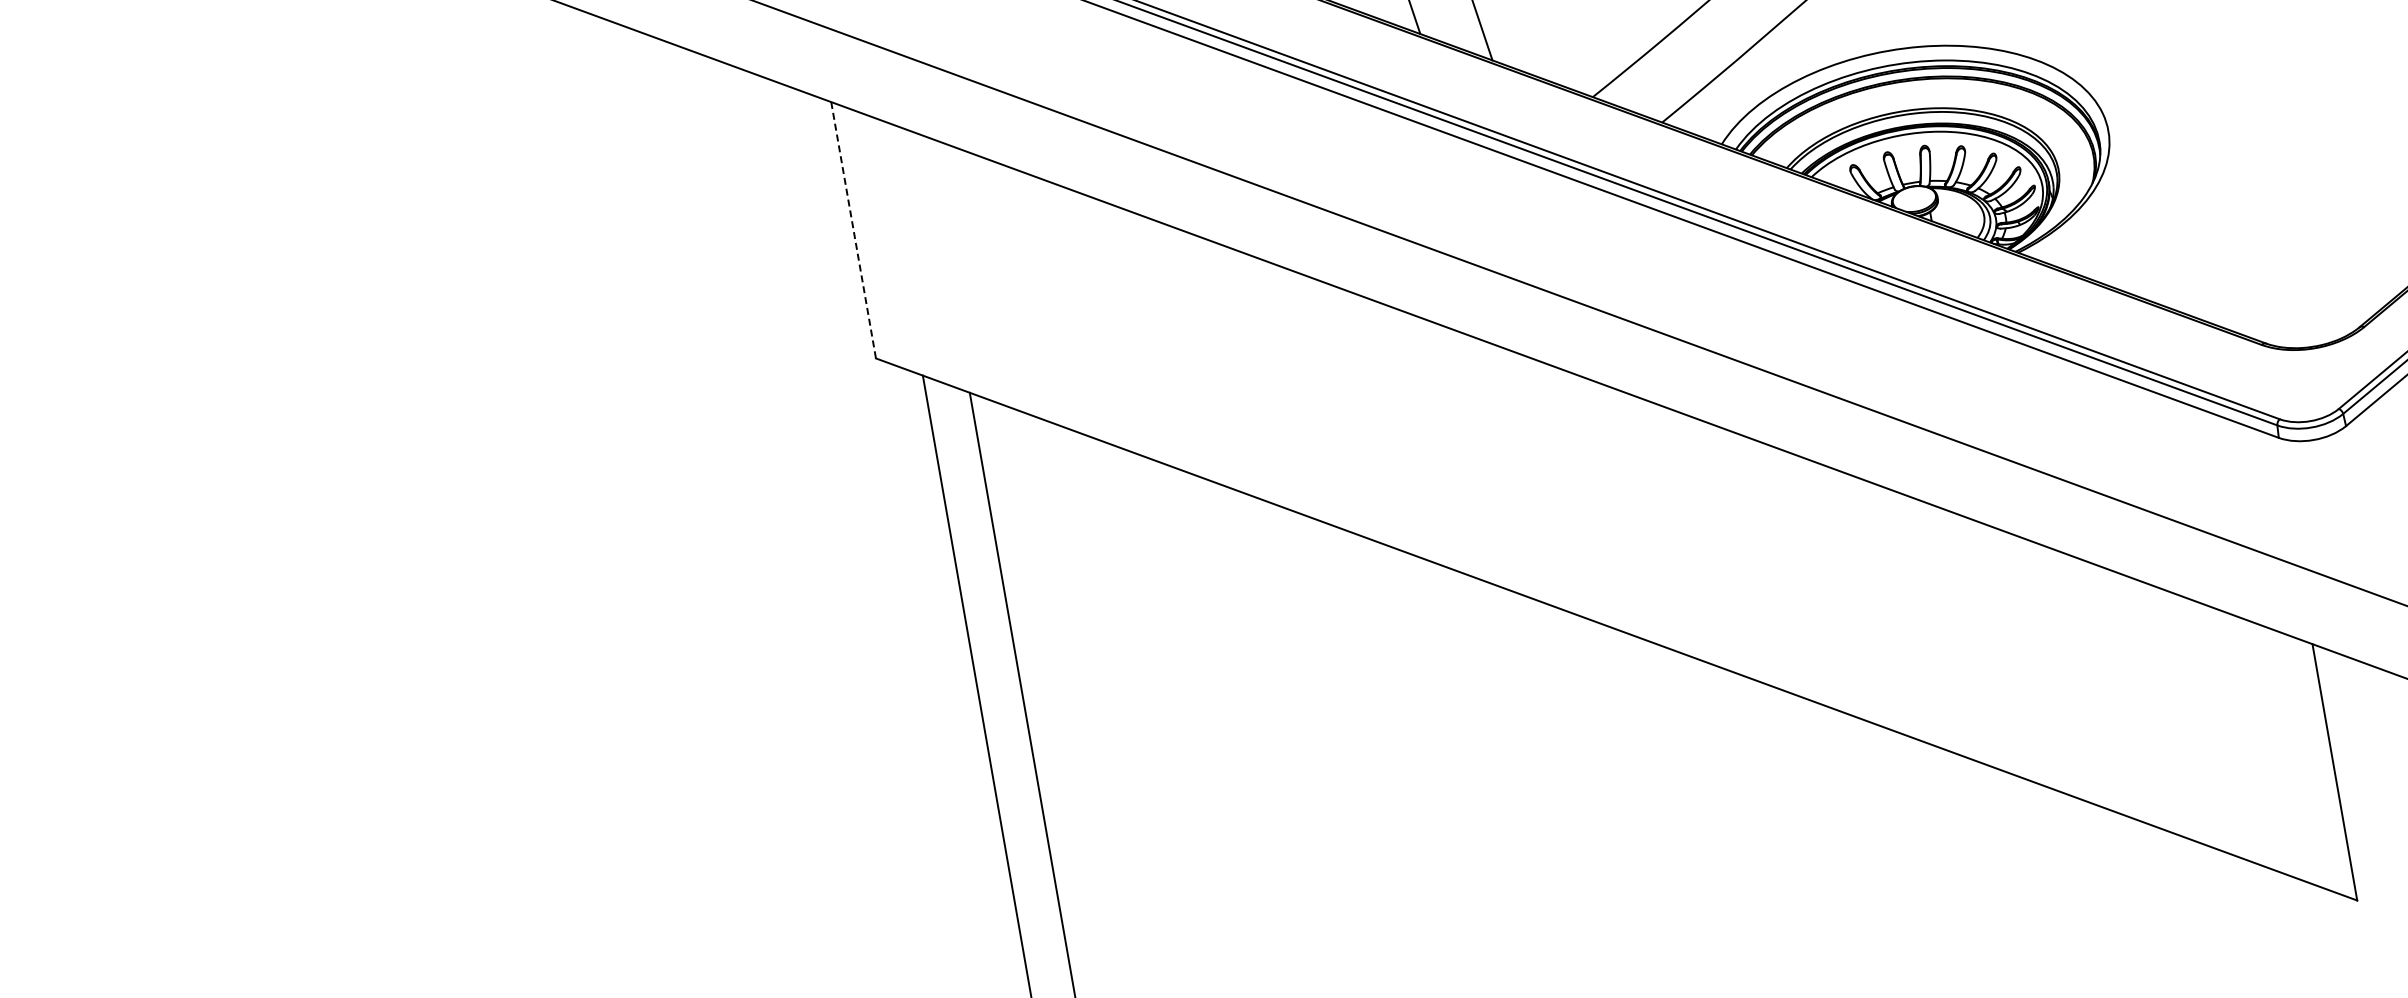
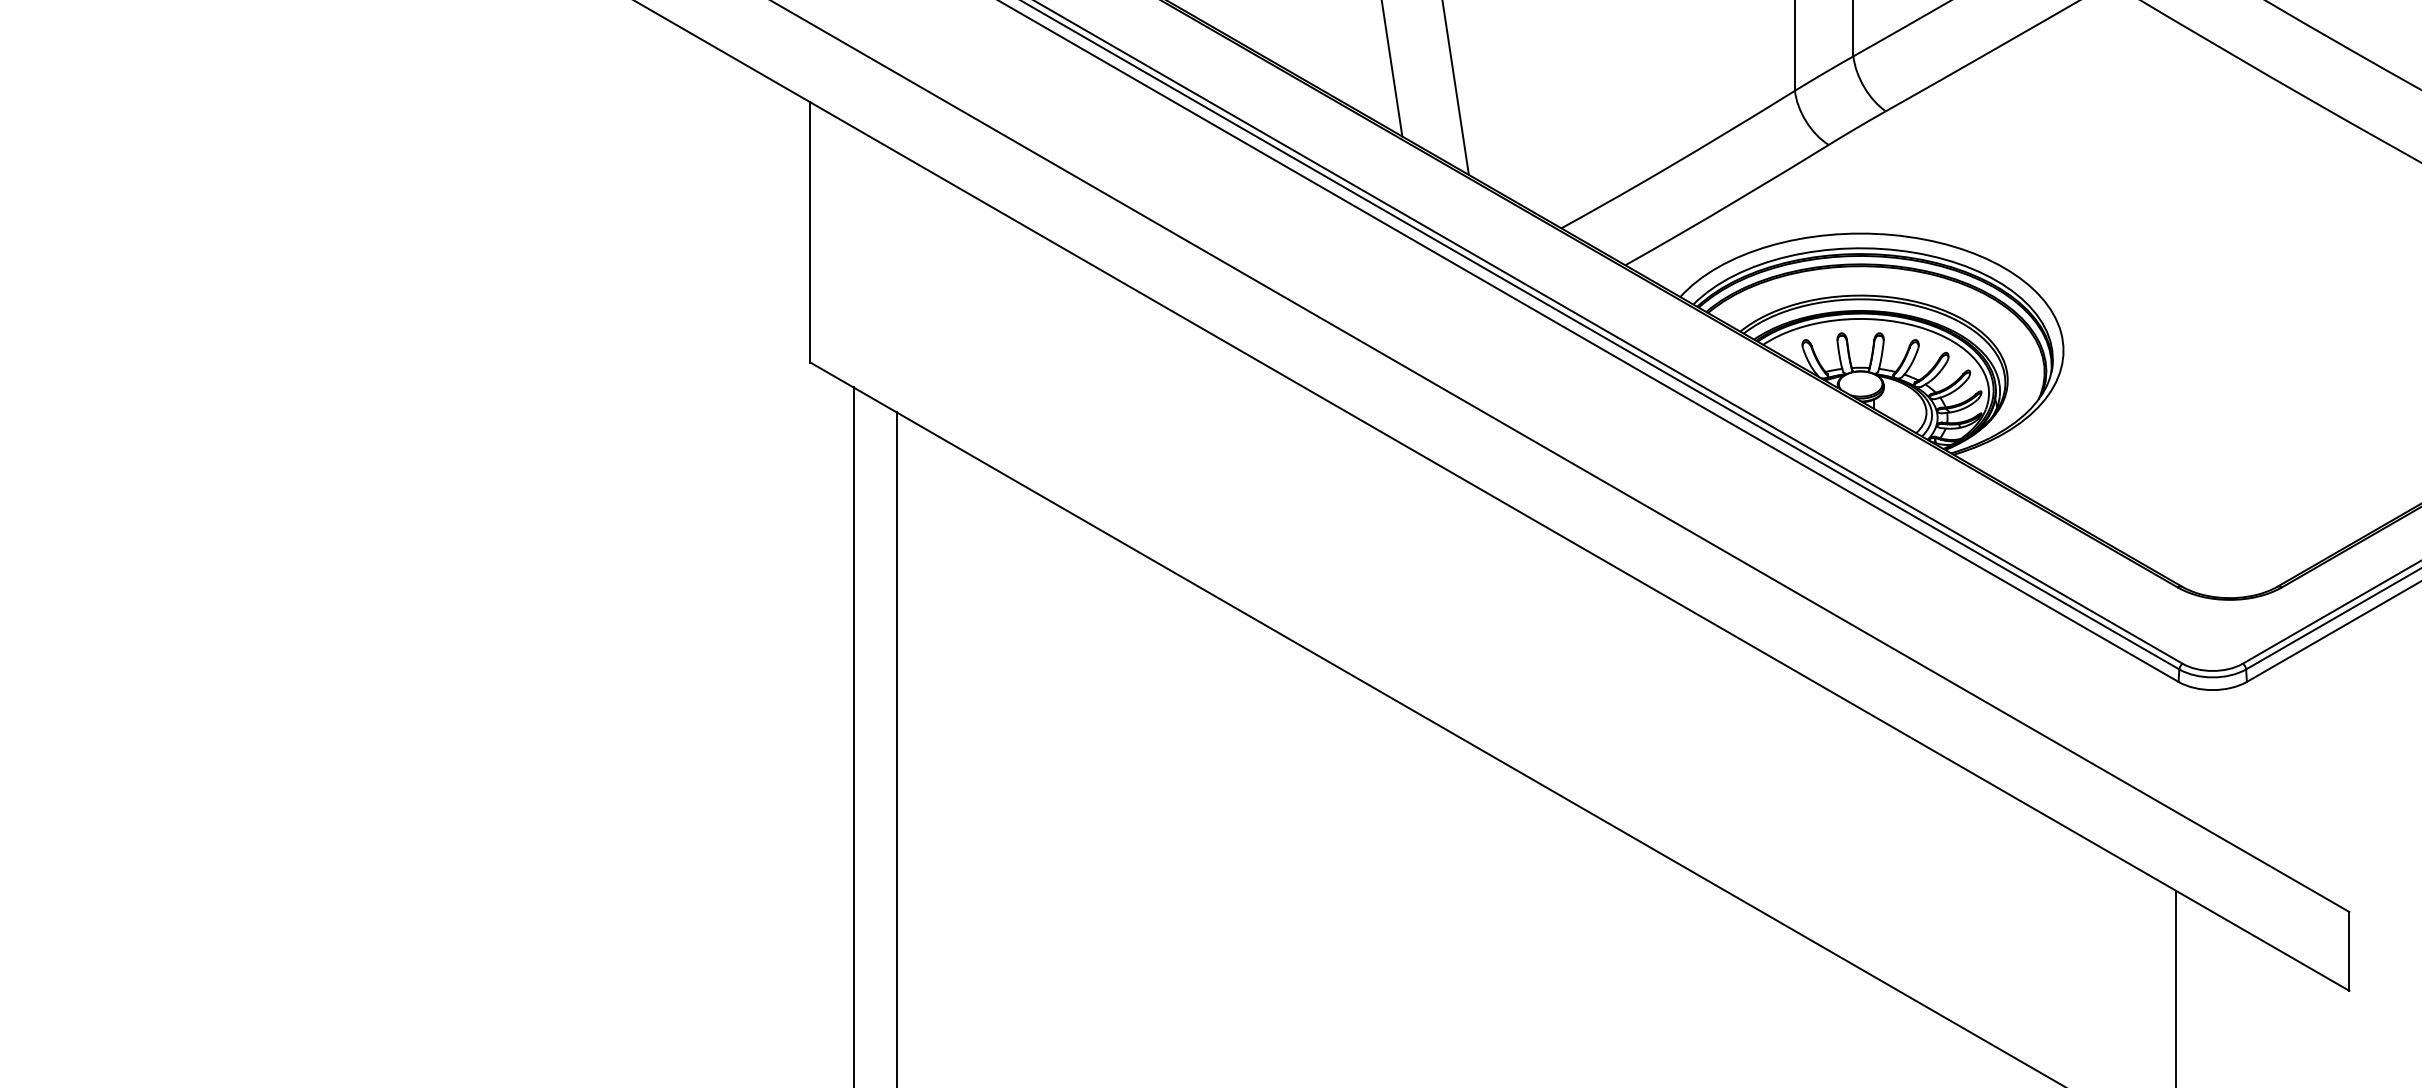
line: (853, 230) -> (810, 232), dashed -> solid

